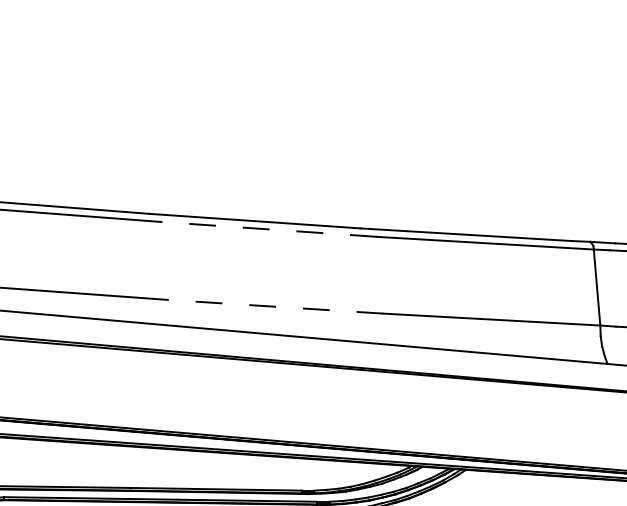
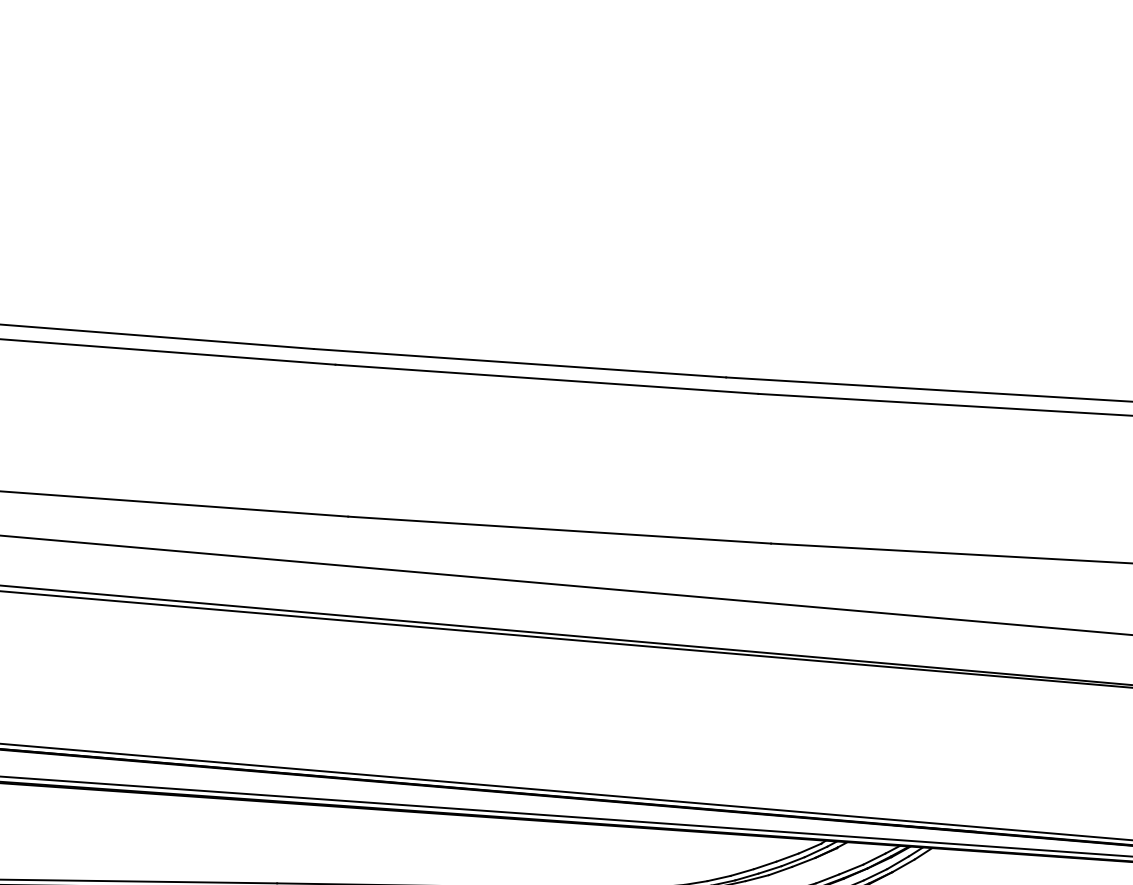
line: (268, 229) -> (547, 379), dashed -> solid
line: (274, 306) -> (558, 529), dashed -> solid

